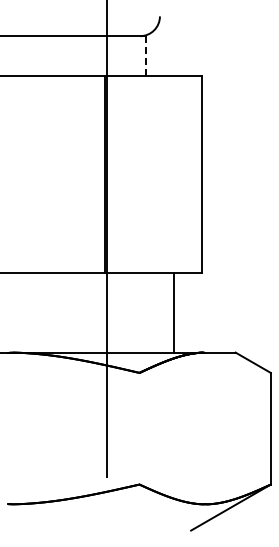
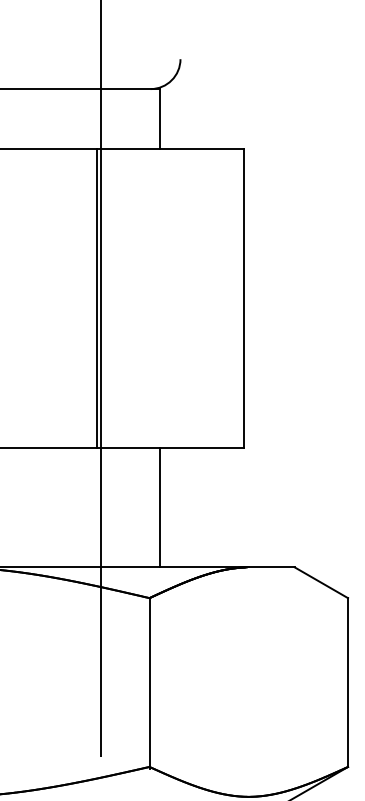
line: (146, 55) -> (160, 118), dashed -> solid
line: (174, 312) -> (160, 506), moved
line: (139, 428) -> (149, 682), added

